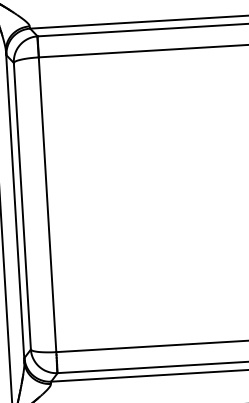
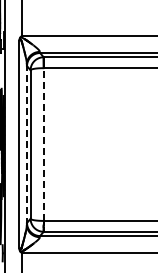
line: (47, 204) -> (43, 144), solid -> dashed
line: (14, 206) -> (26, 144), solid -> dashed

